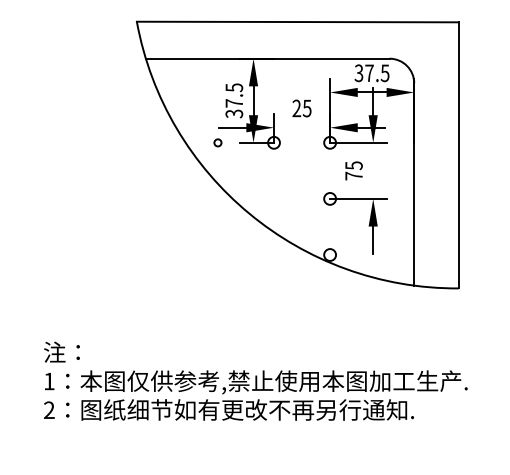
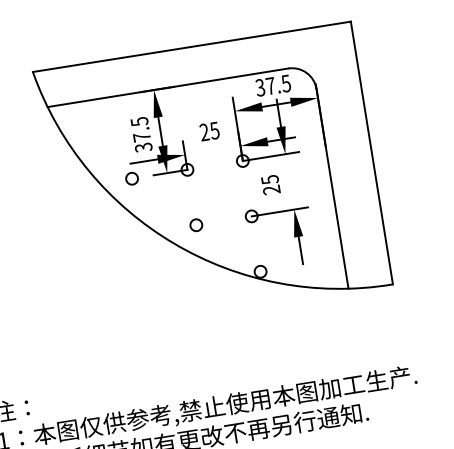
circle: (217, 142) -> (131, 178), size x1.67
text: (353, 175) -> (271, 189), 75 -> 25
circle: (273, 198) -> (195, 224), added

